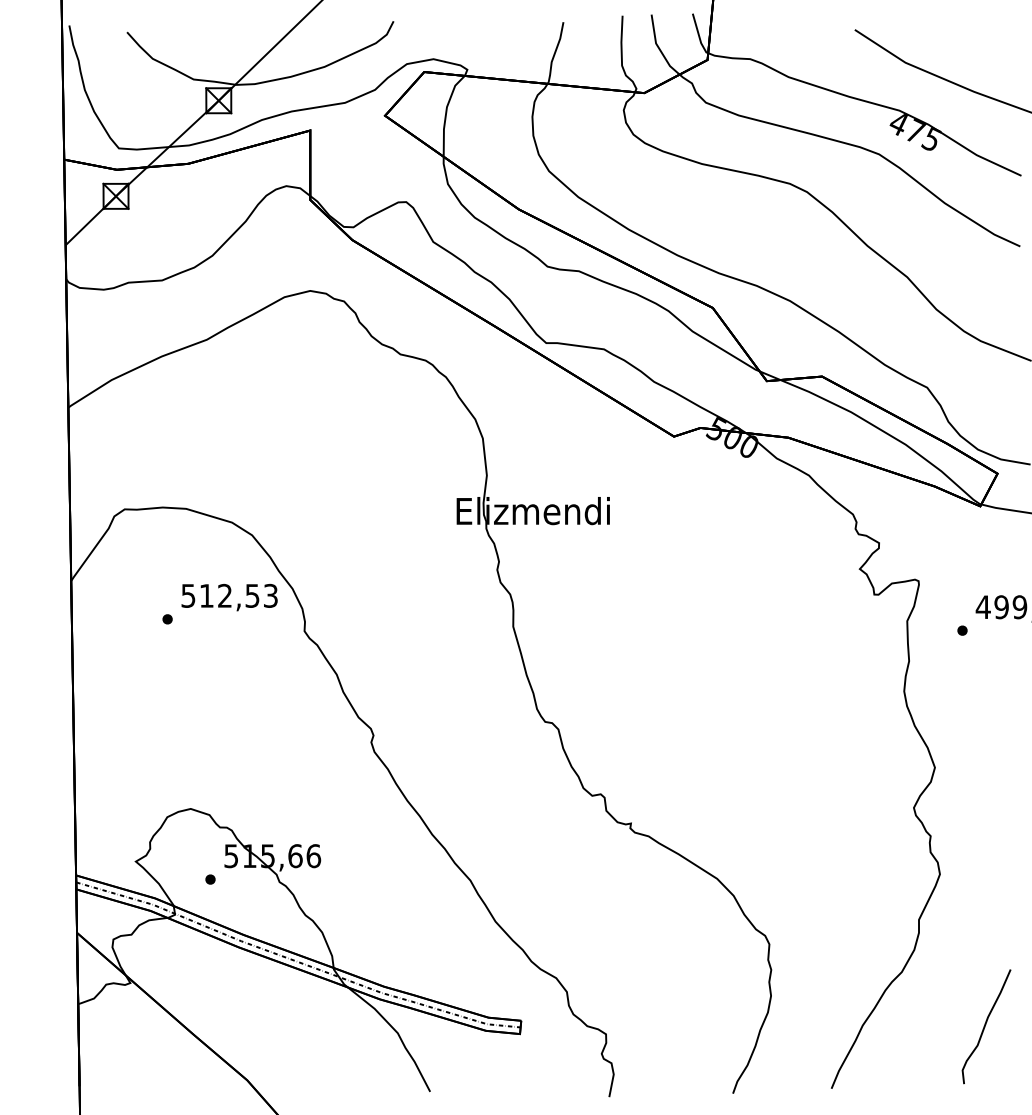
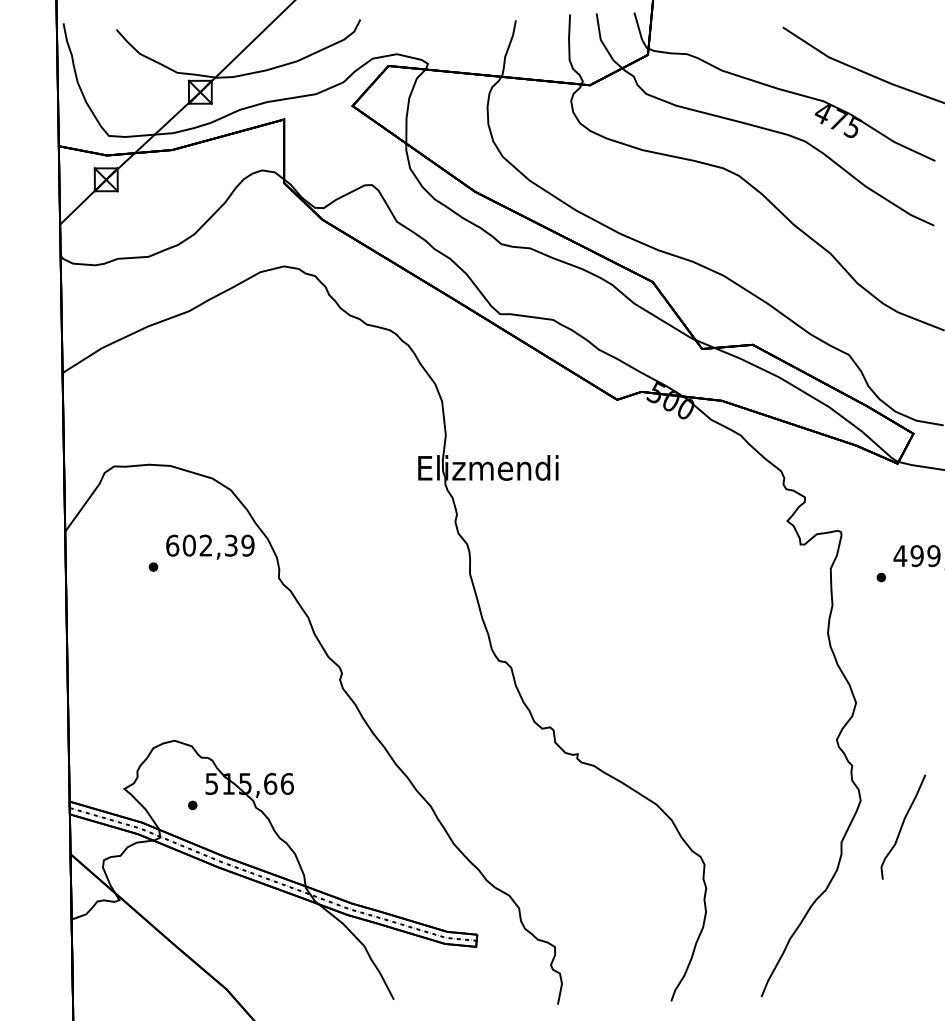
text: (229, 595) -> (210, 545), 512,53 -> 602,39
curve: (986, 1024) -> (903, 825), moved

